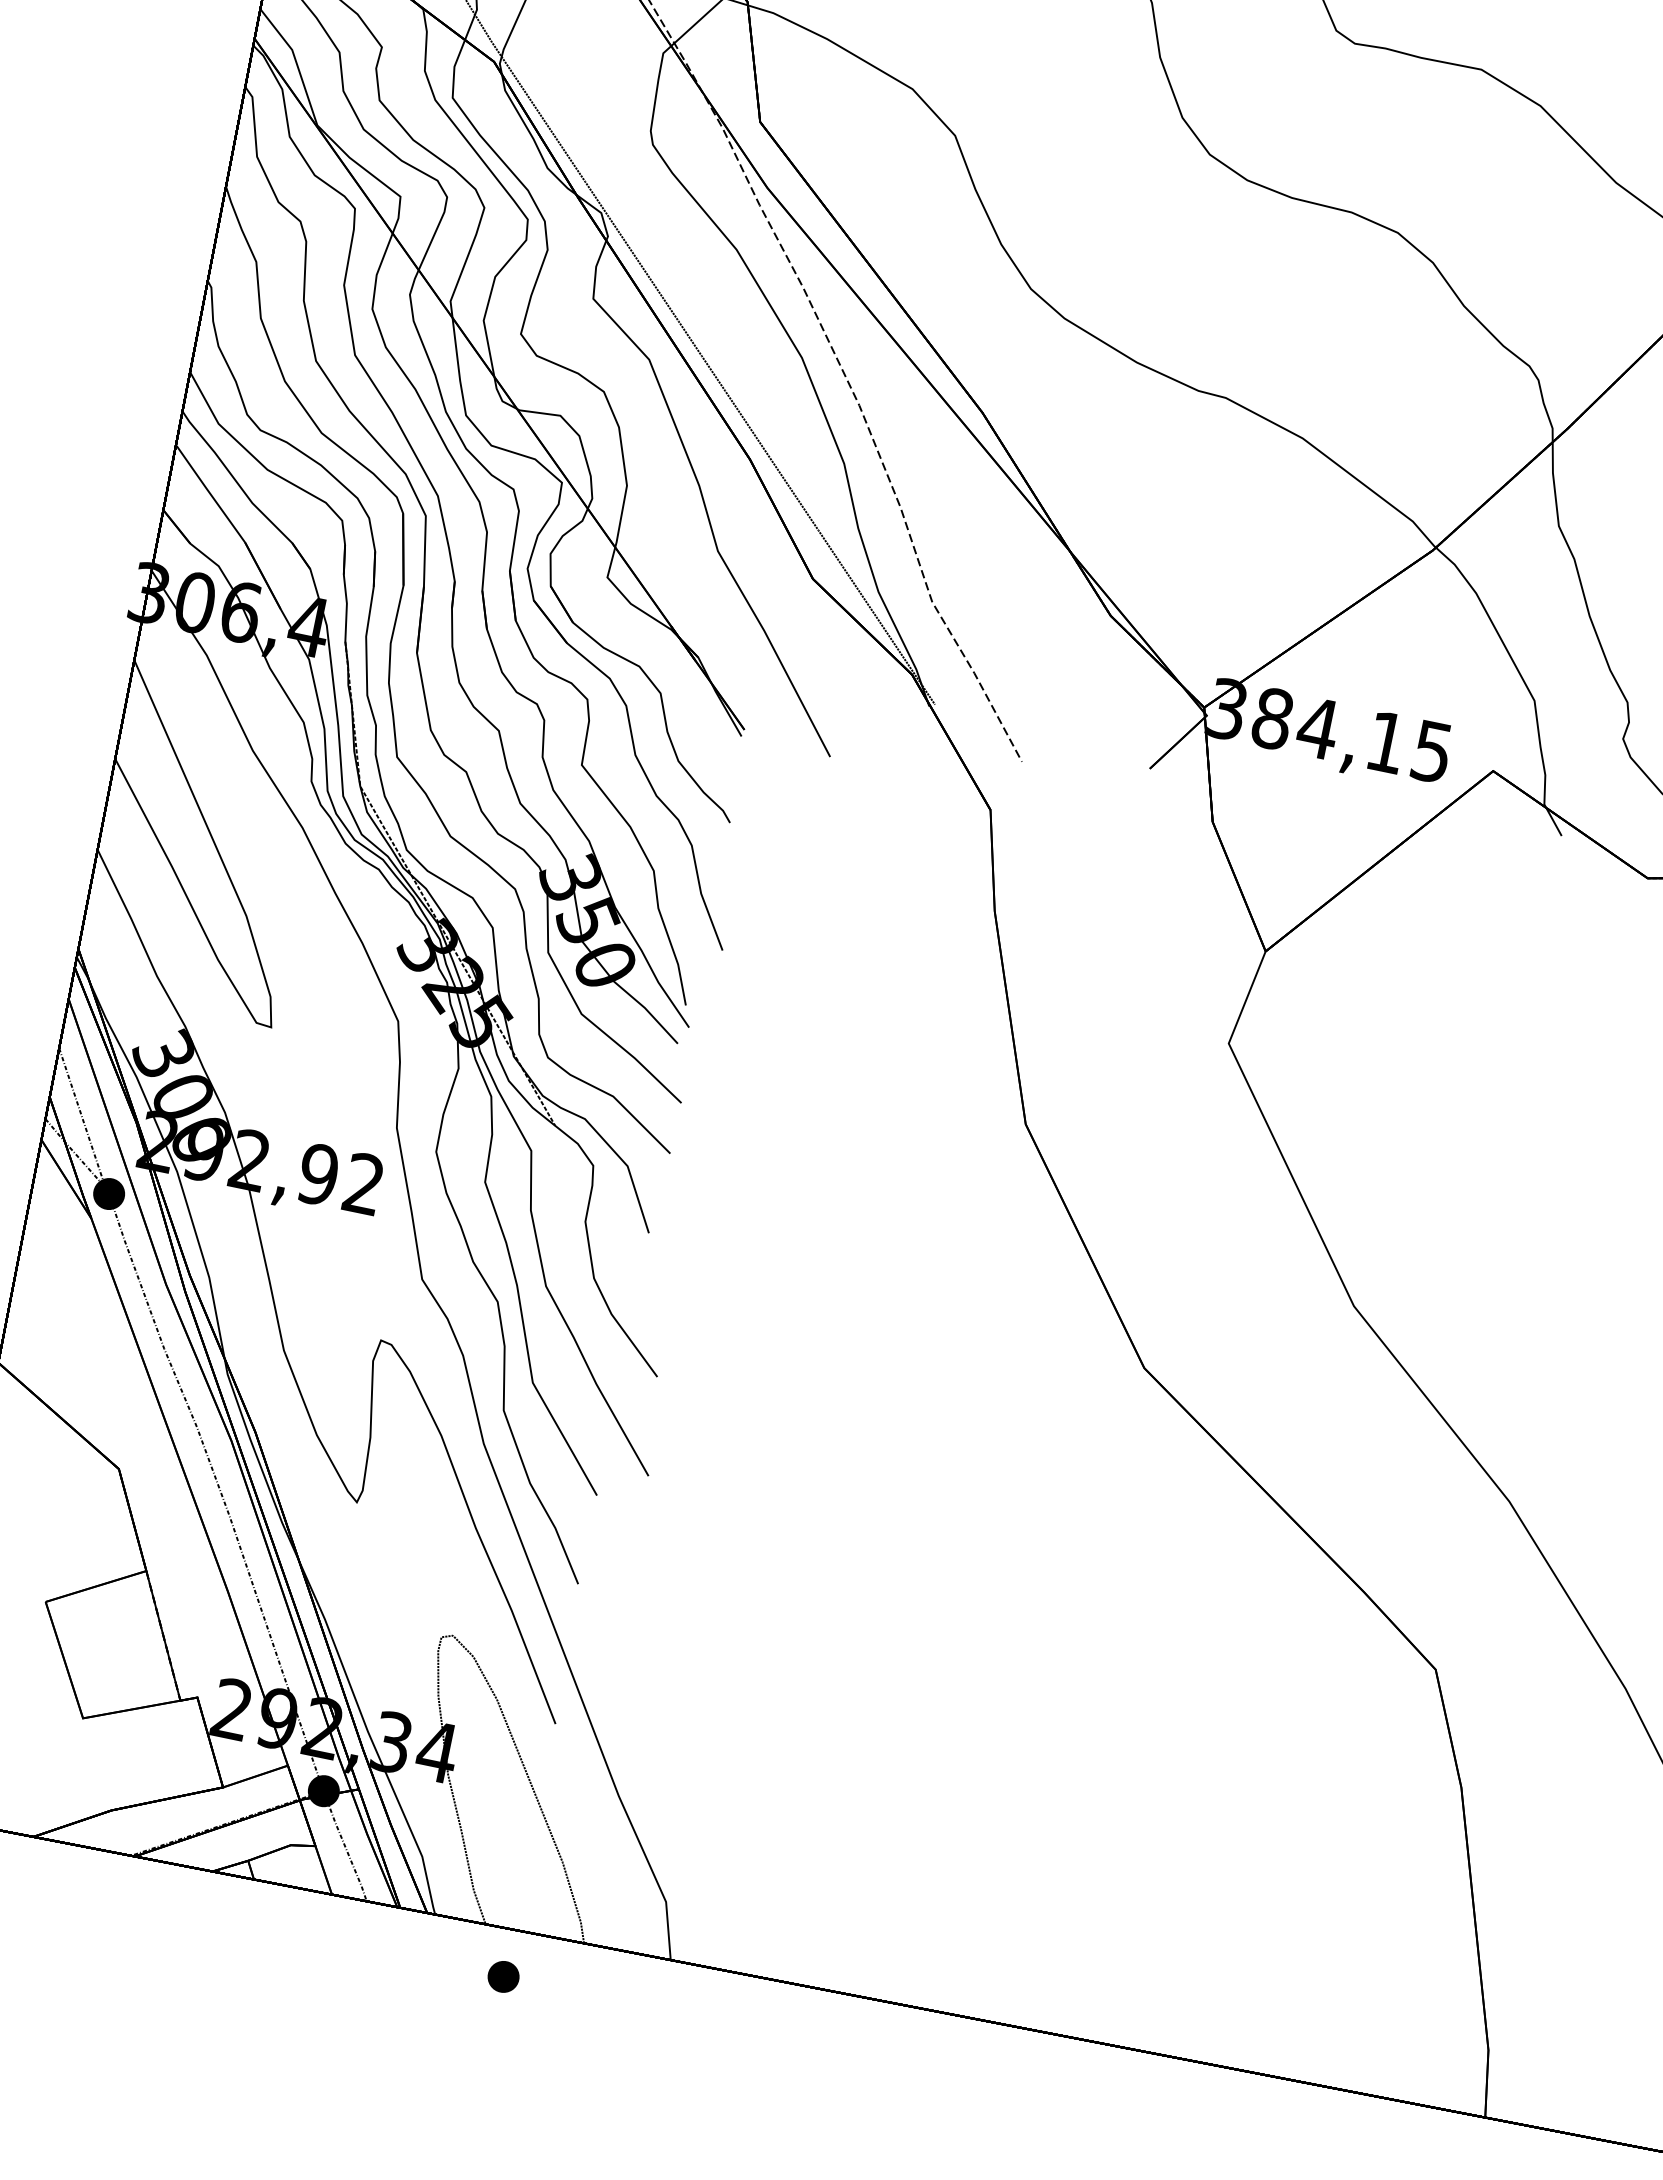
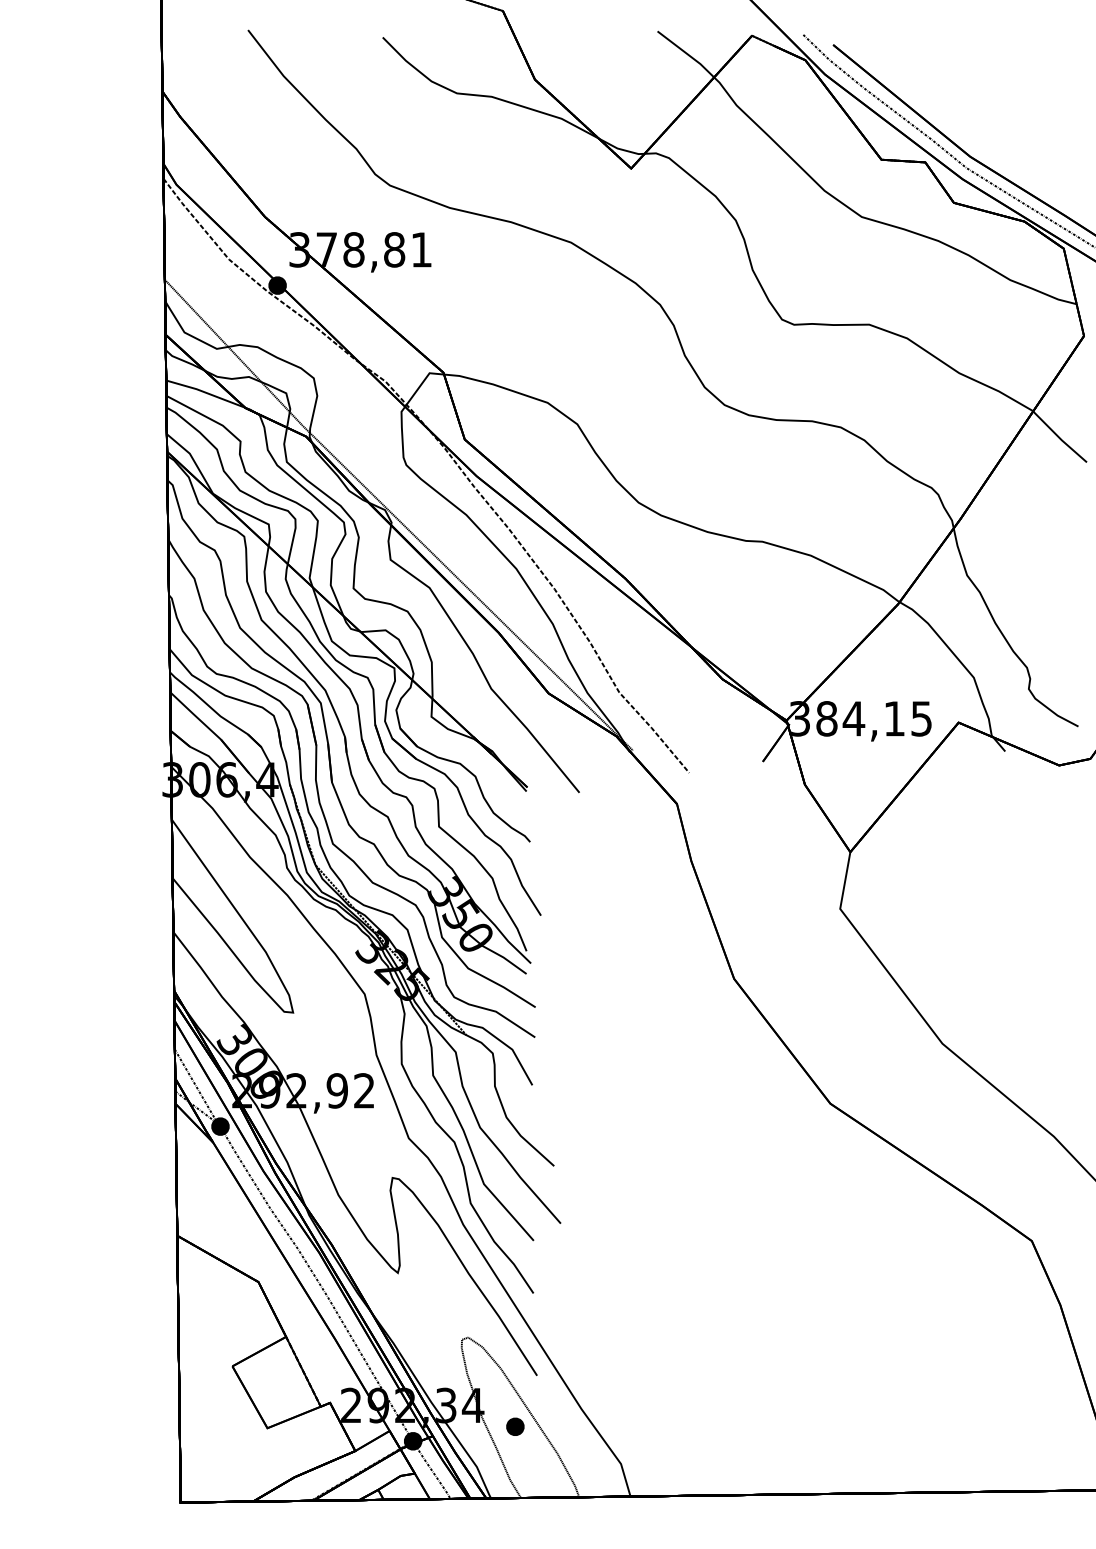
part: (503, 1976) -> (515, 1426), moved

